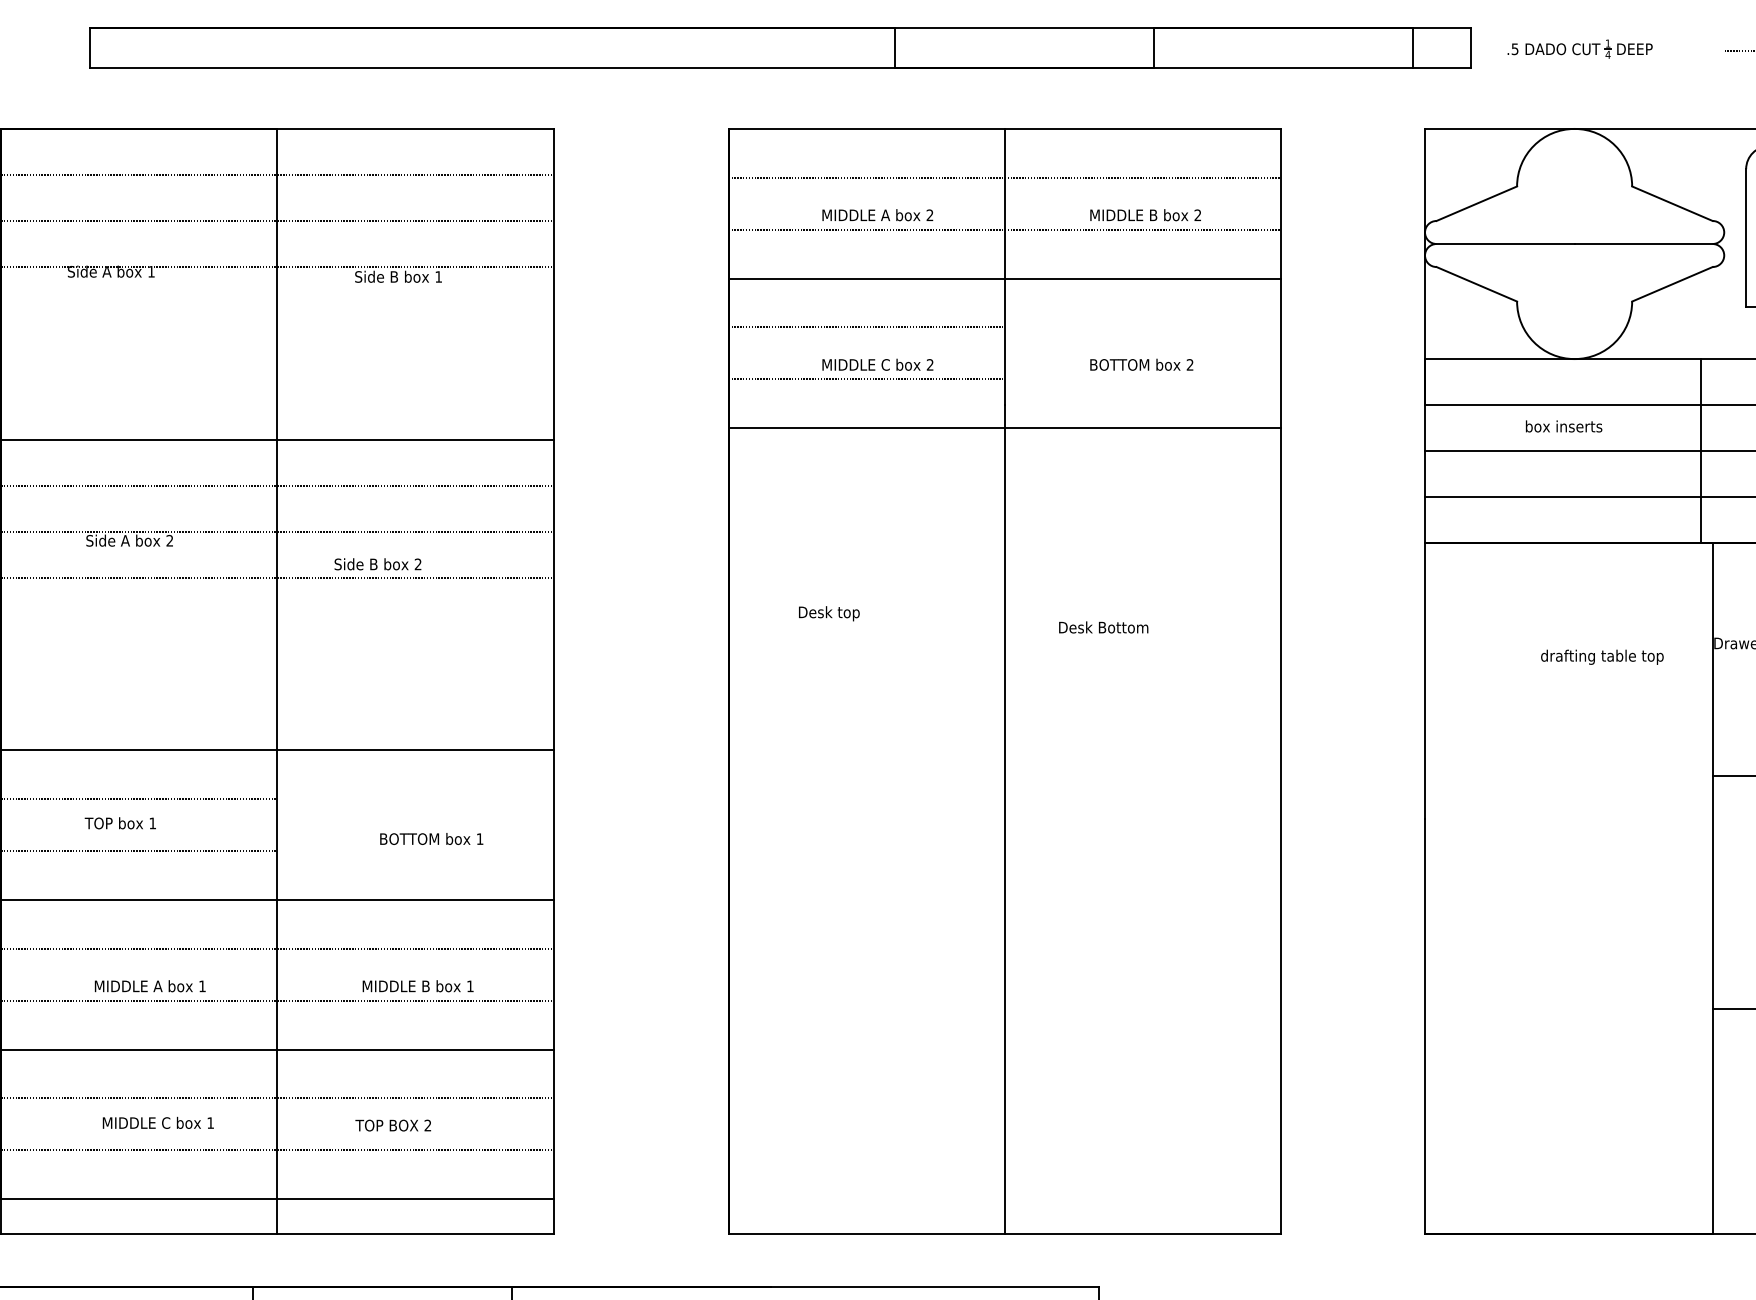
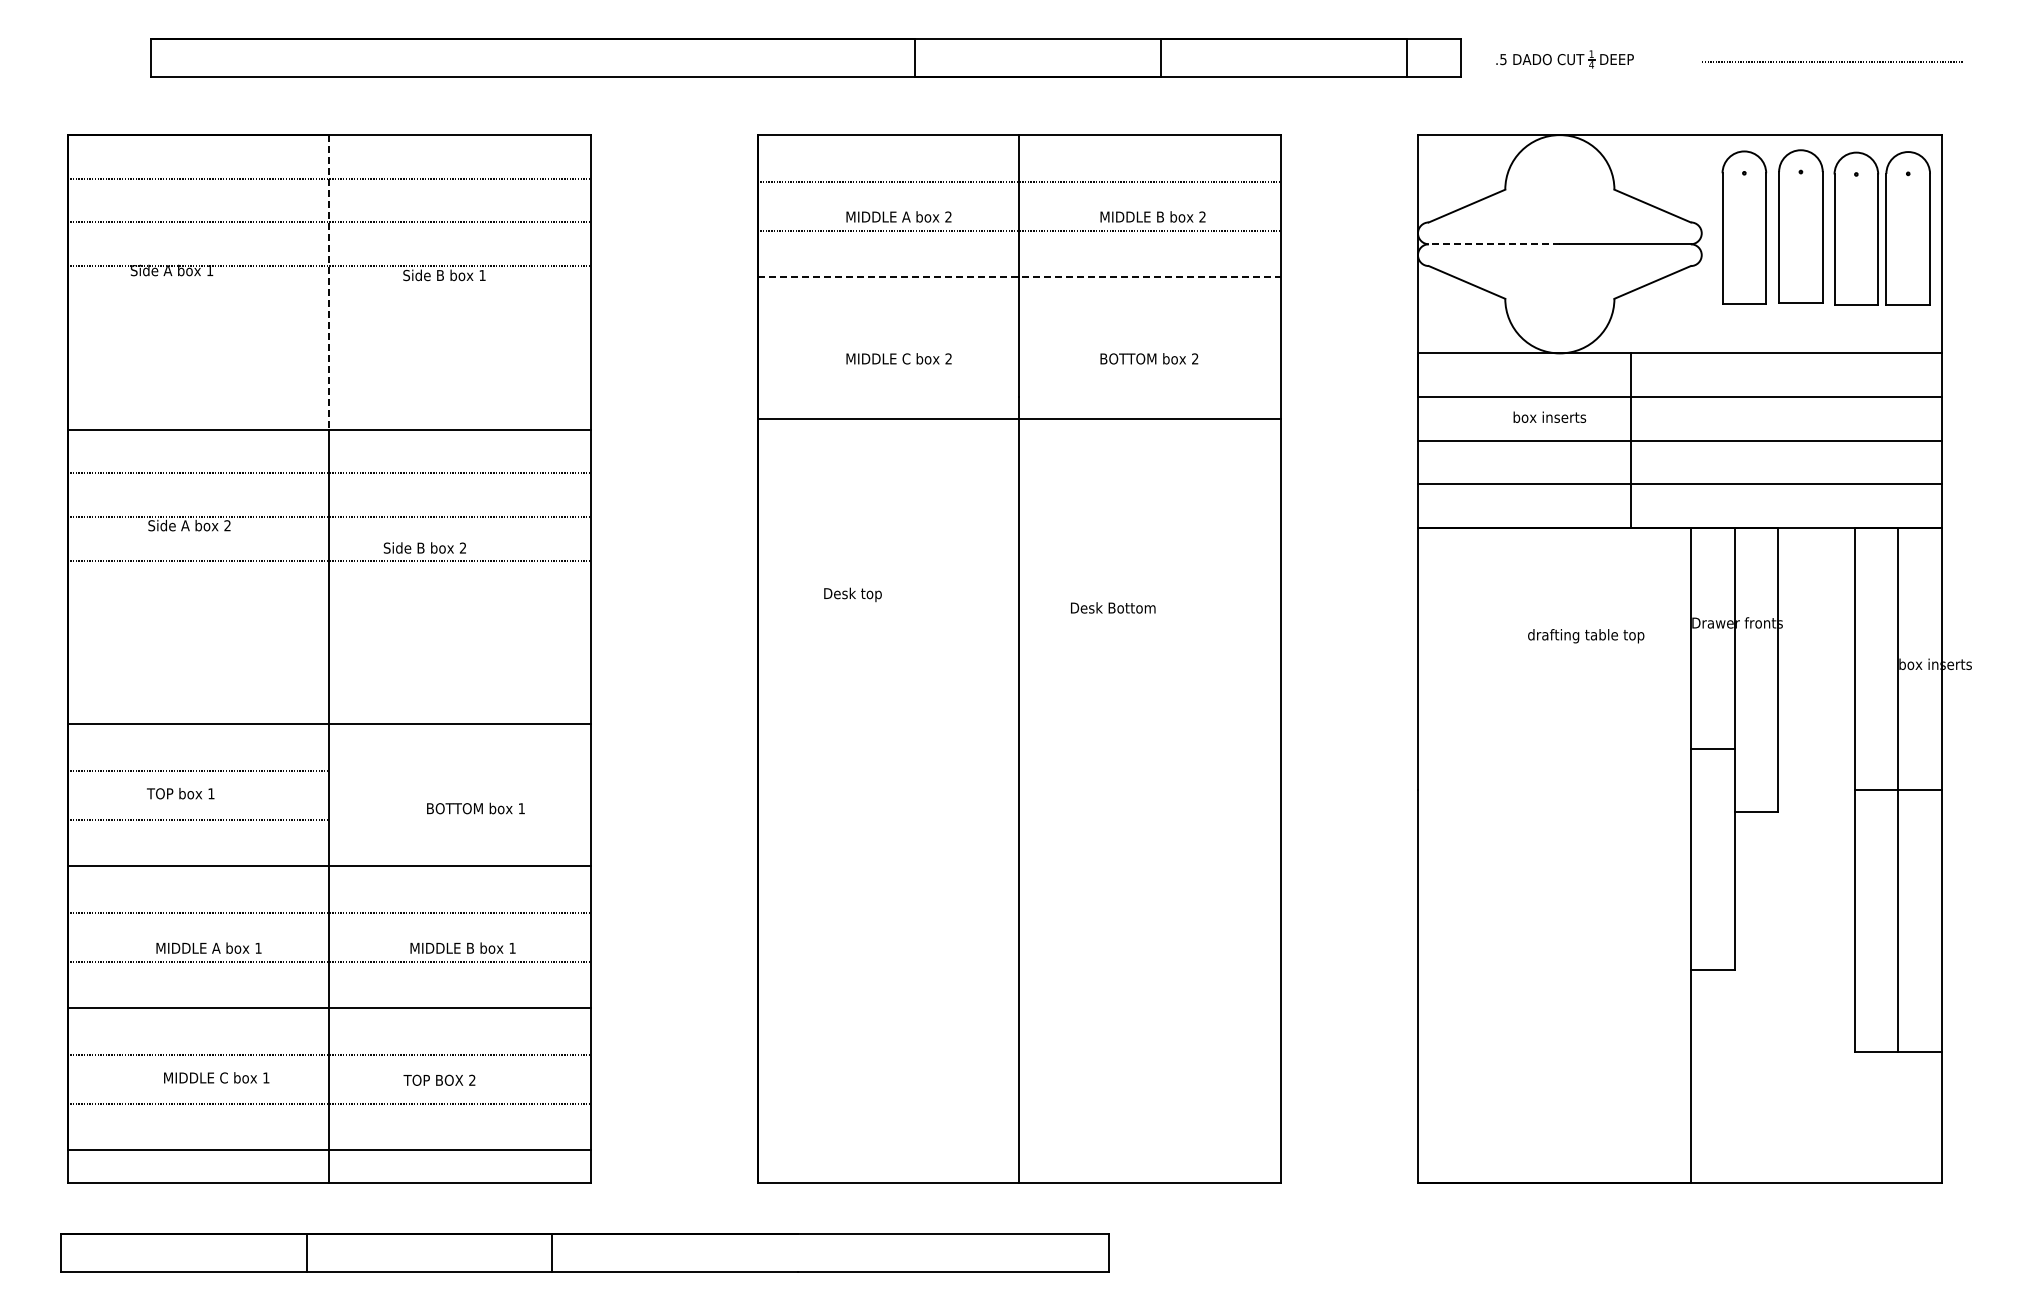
line: (1504, 244) -> (1493, 244), solid -> dashed
line: (1004, 279) -> (1019, 277), solid -> dashed
line: (277, 284) -> (329, 282), solid -> dashed
line: (866, 327) -> (888, 323), removed
line: (866, 379) -> (888, 372), removed
line: (1700, 450) -> (1630, 440), moved

